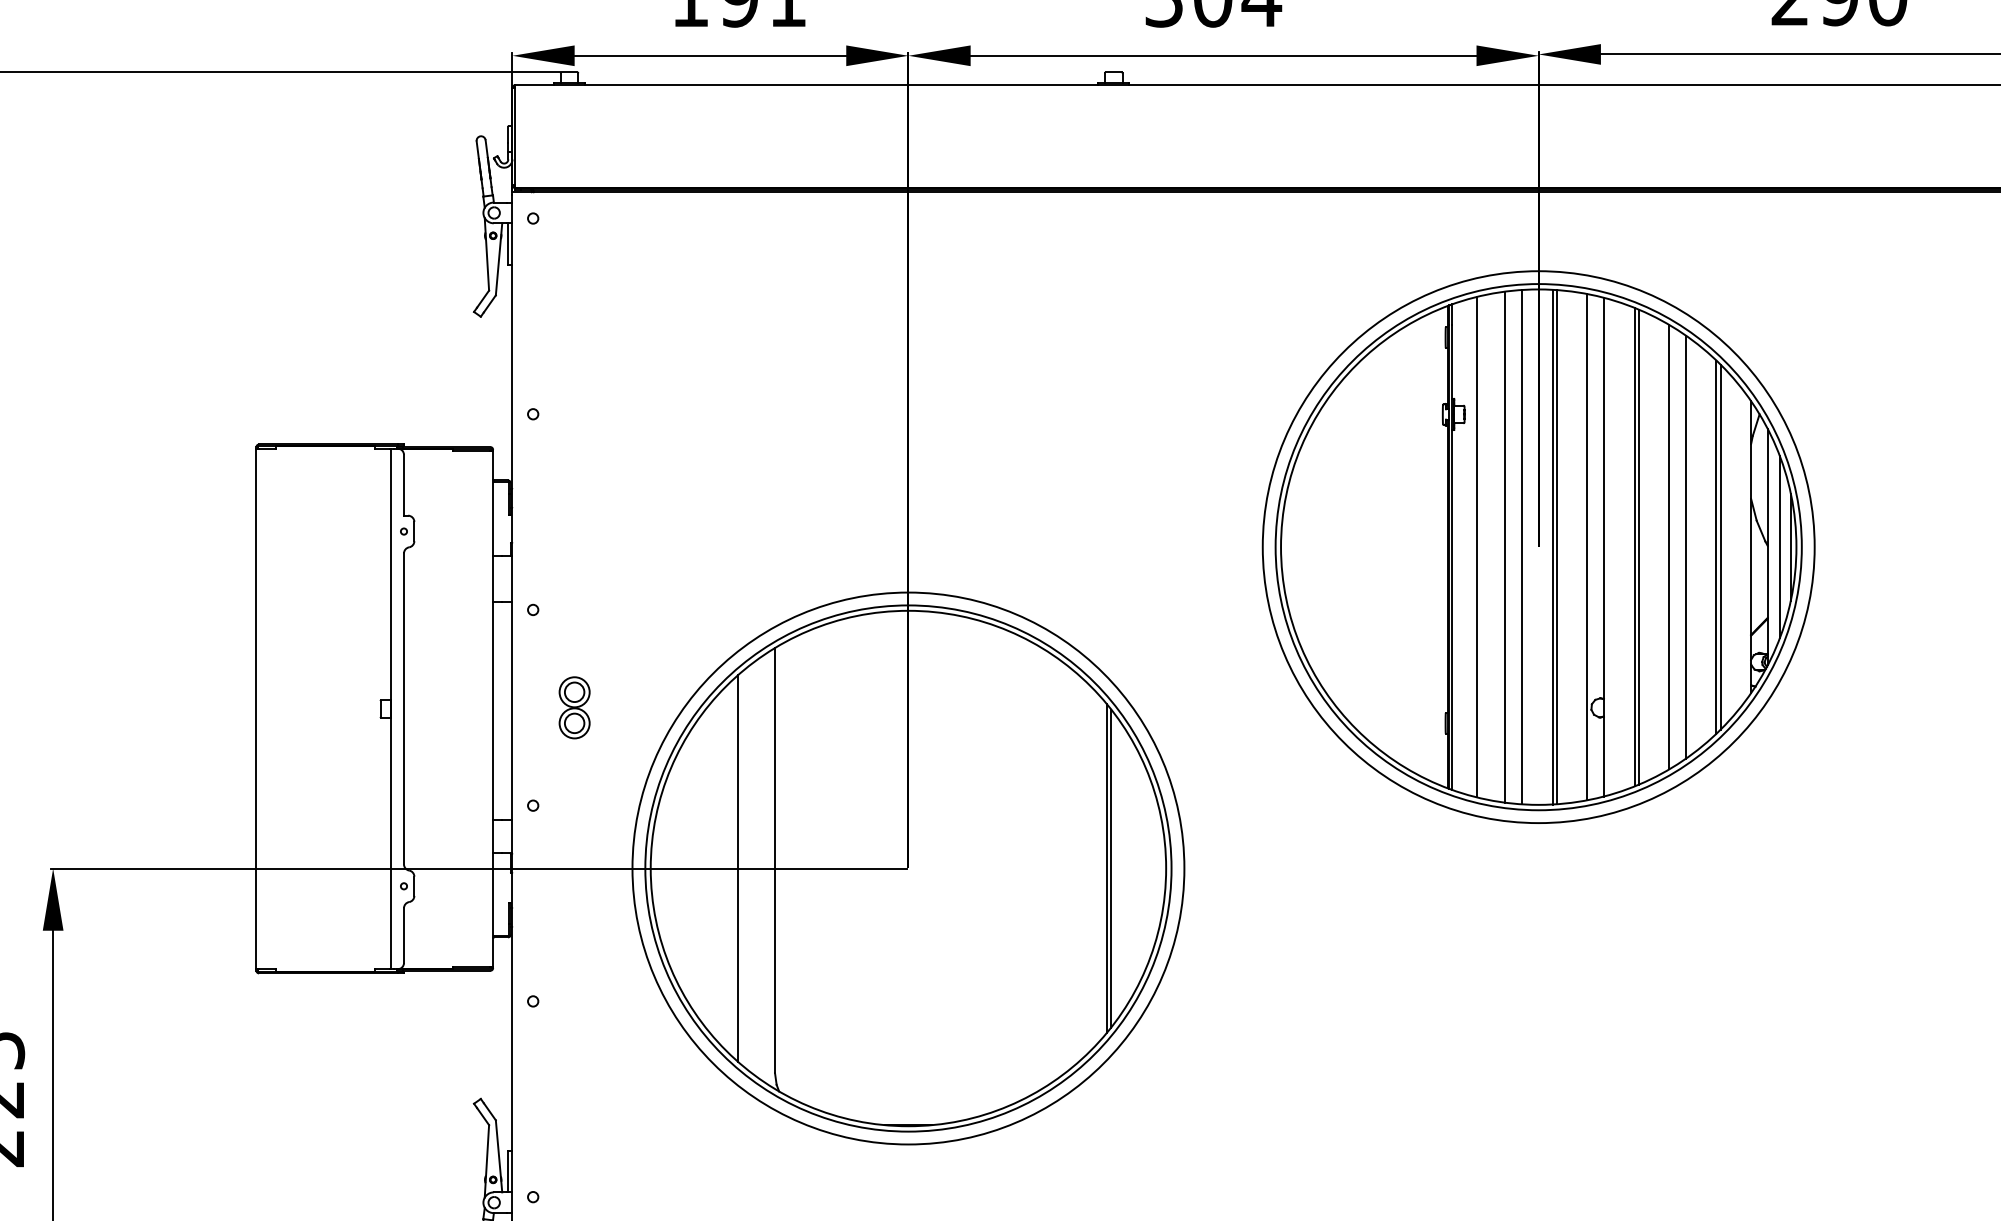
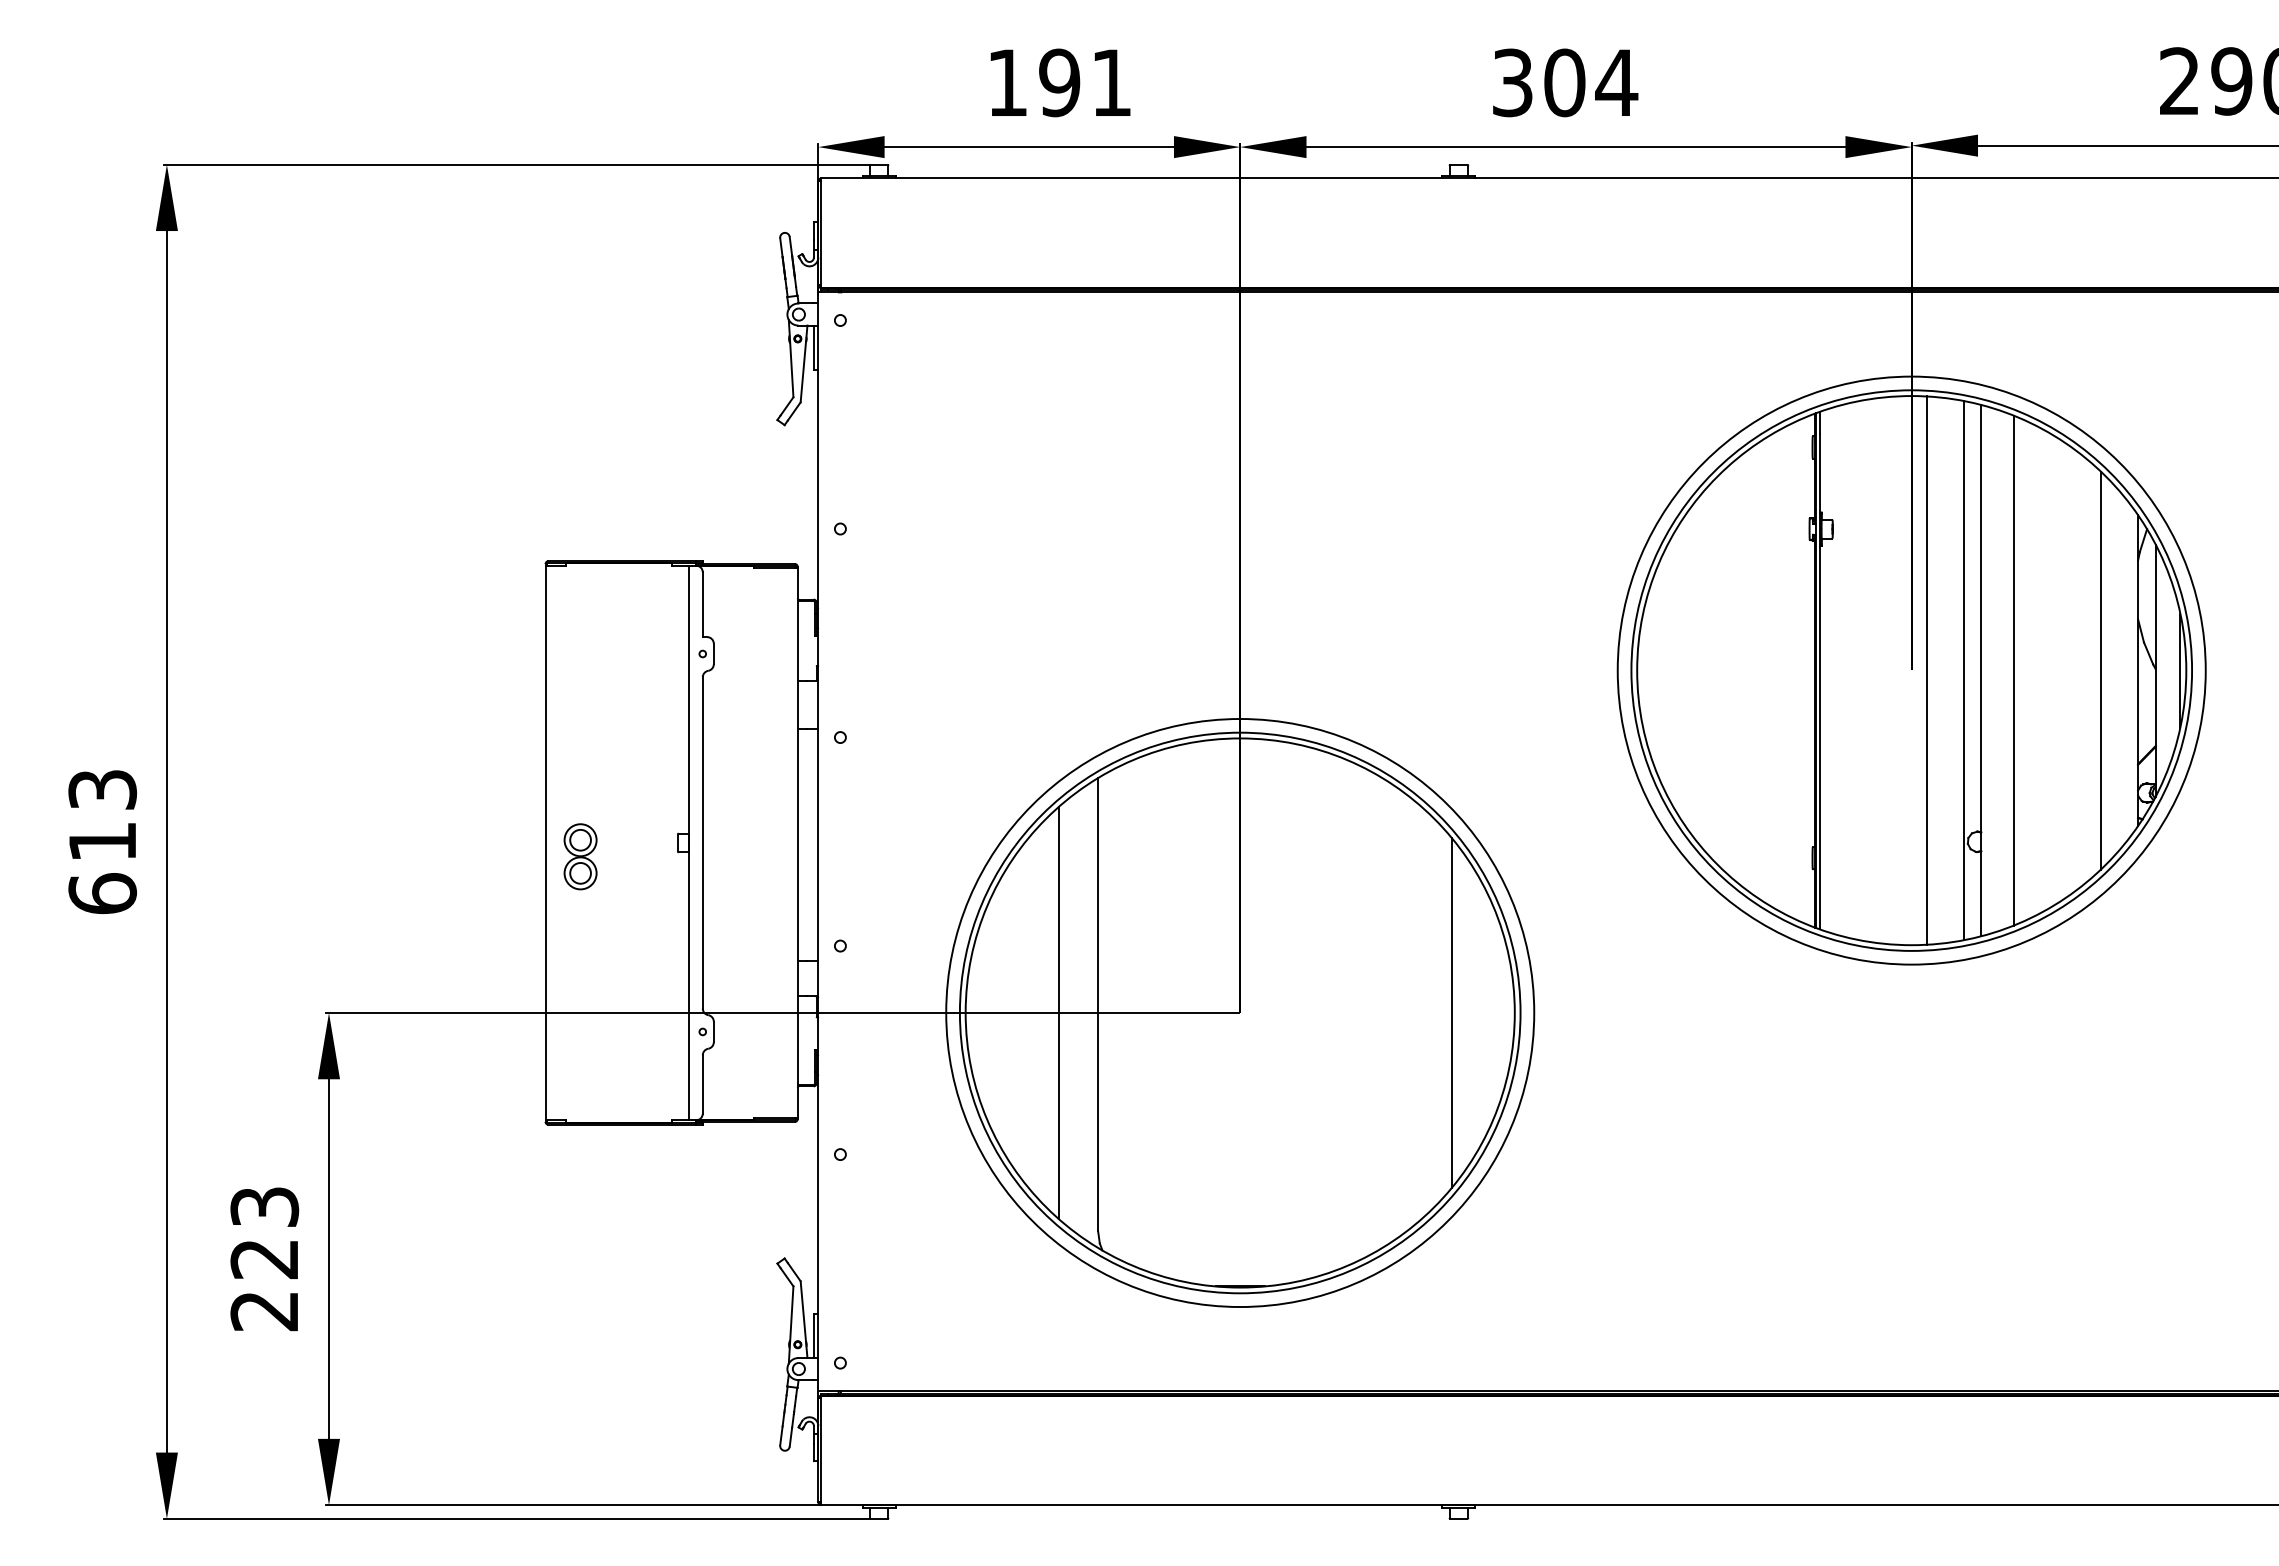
line: (1476, 547) -> (1845, 670), removed
line: (1505, 547) -> (1876, 670), removed
line: (1521, 547) -> (1893, 670), removed
line: (1556, 547) -> (1930, 670), removed
line: (1638, 547) -> (2018, 670), removed
line: (1668, 547) -> (2050, 670), removed
line: (1685, 547) -> (2068, 670), removed
line: (1720, 547) -> (2105, 670), removed
line: (1779, 547) -> (2168, 670), removed
part: (574, 707) -> (580, 856), moved
line: (1111, 868) -> (1456, 1012), removed

